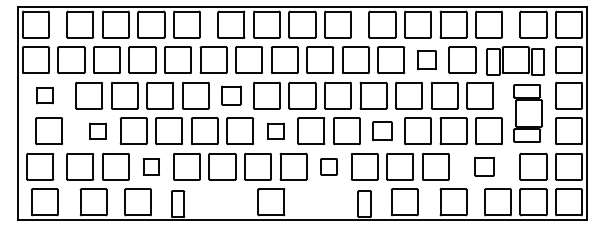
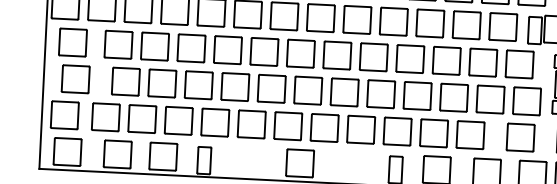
part: (426, 59) -> (466, 24), size x1.43
part: (44, 95) -> (72, 42), size x1.67
part: (231, 95) -> (264, 51), size x1.43
part: (382, 130) -> (417, 95), size x1.43
part: (97, 131) -> (125, 81), size x1.67
part: (275, 131) -> (307, 90), size x1.67
part: (151, 166) -> (178, 120), size x1.67
part: (328, 166) -> (360, 129), size x1.67
part: (484, 166) -> (520, 137), size x1.43

